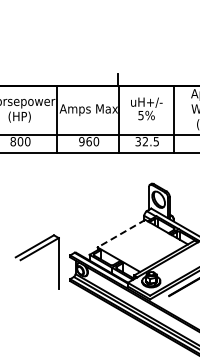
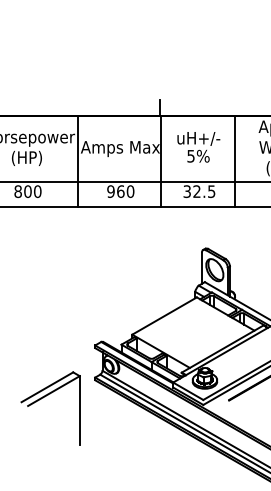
line: (121, 233) -> (164, 315), dashed -> solid
part: (32, 254) -> (44, 398), moved

